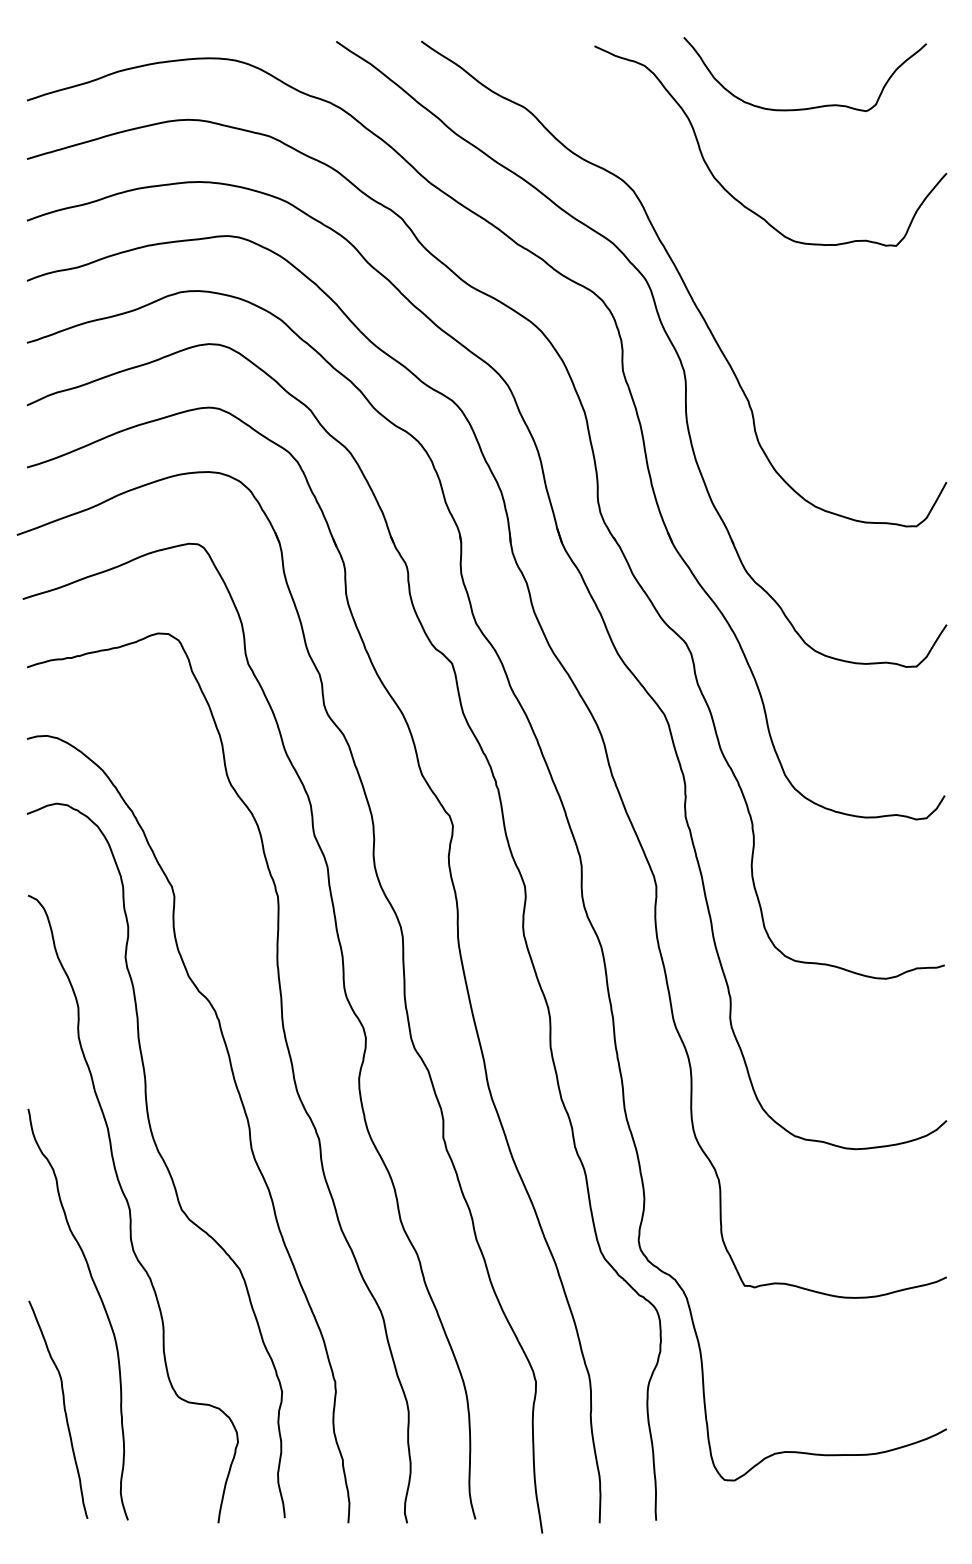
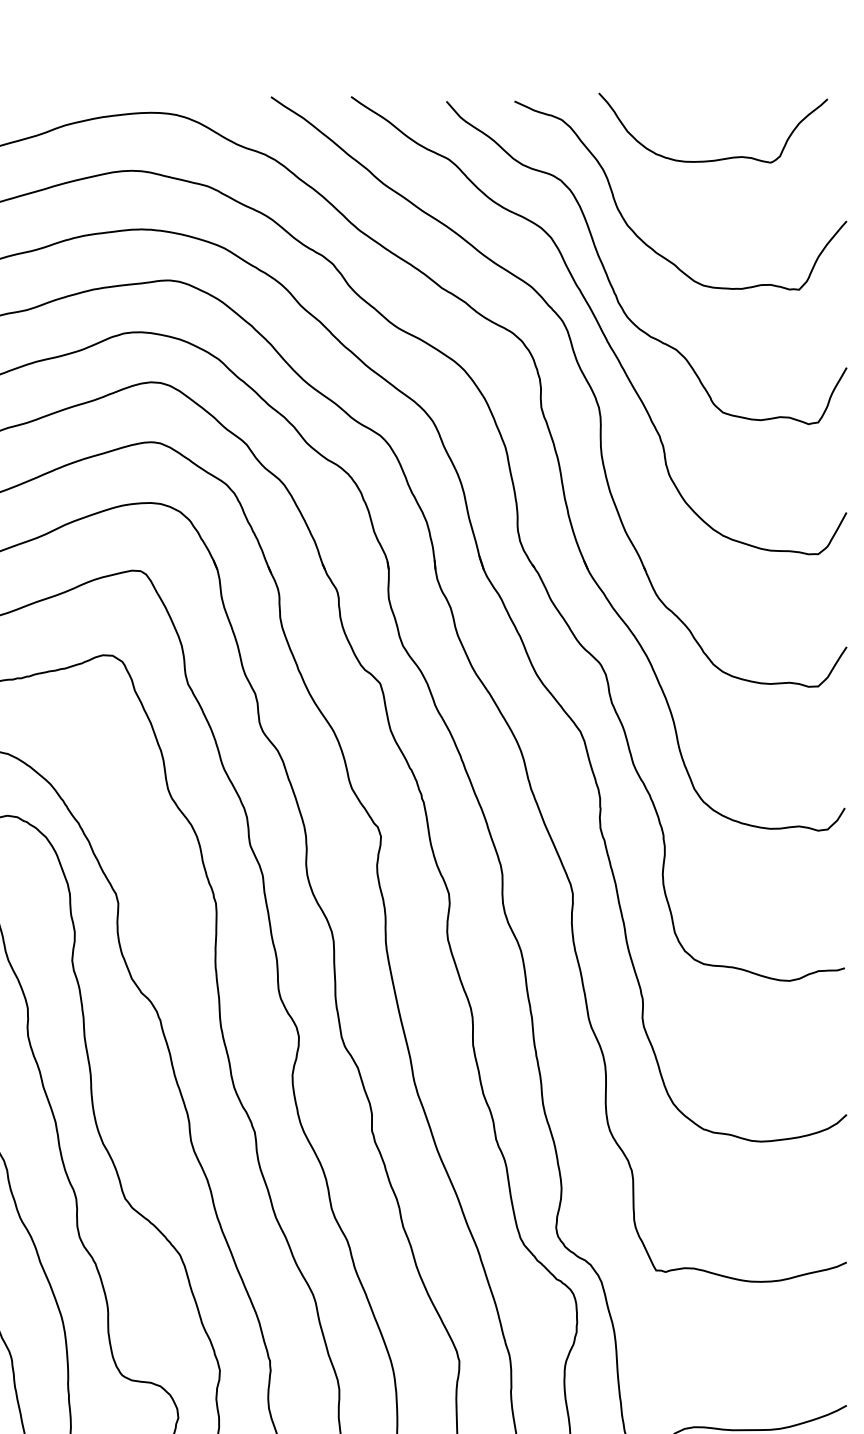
curve: (694, 232) -> (608, 277), added

